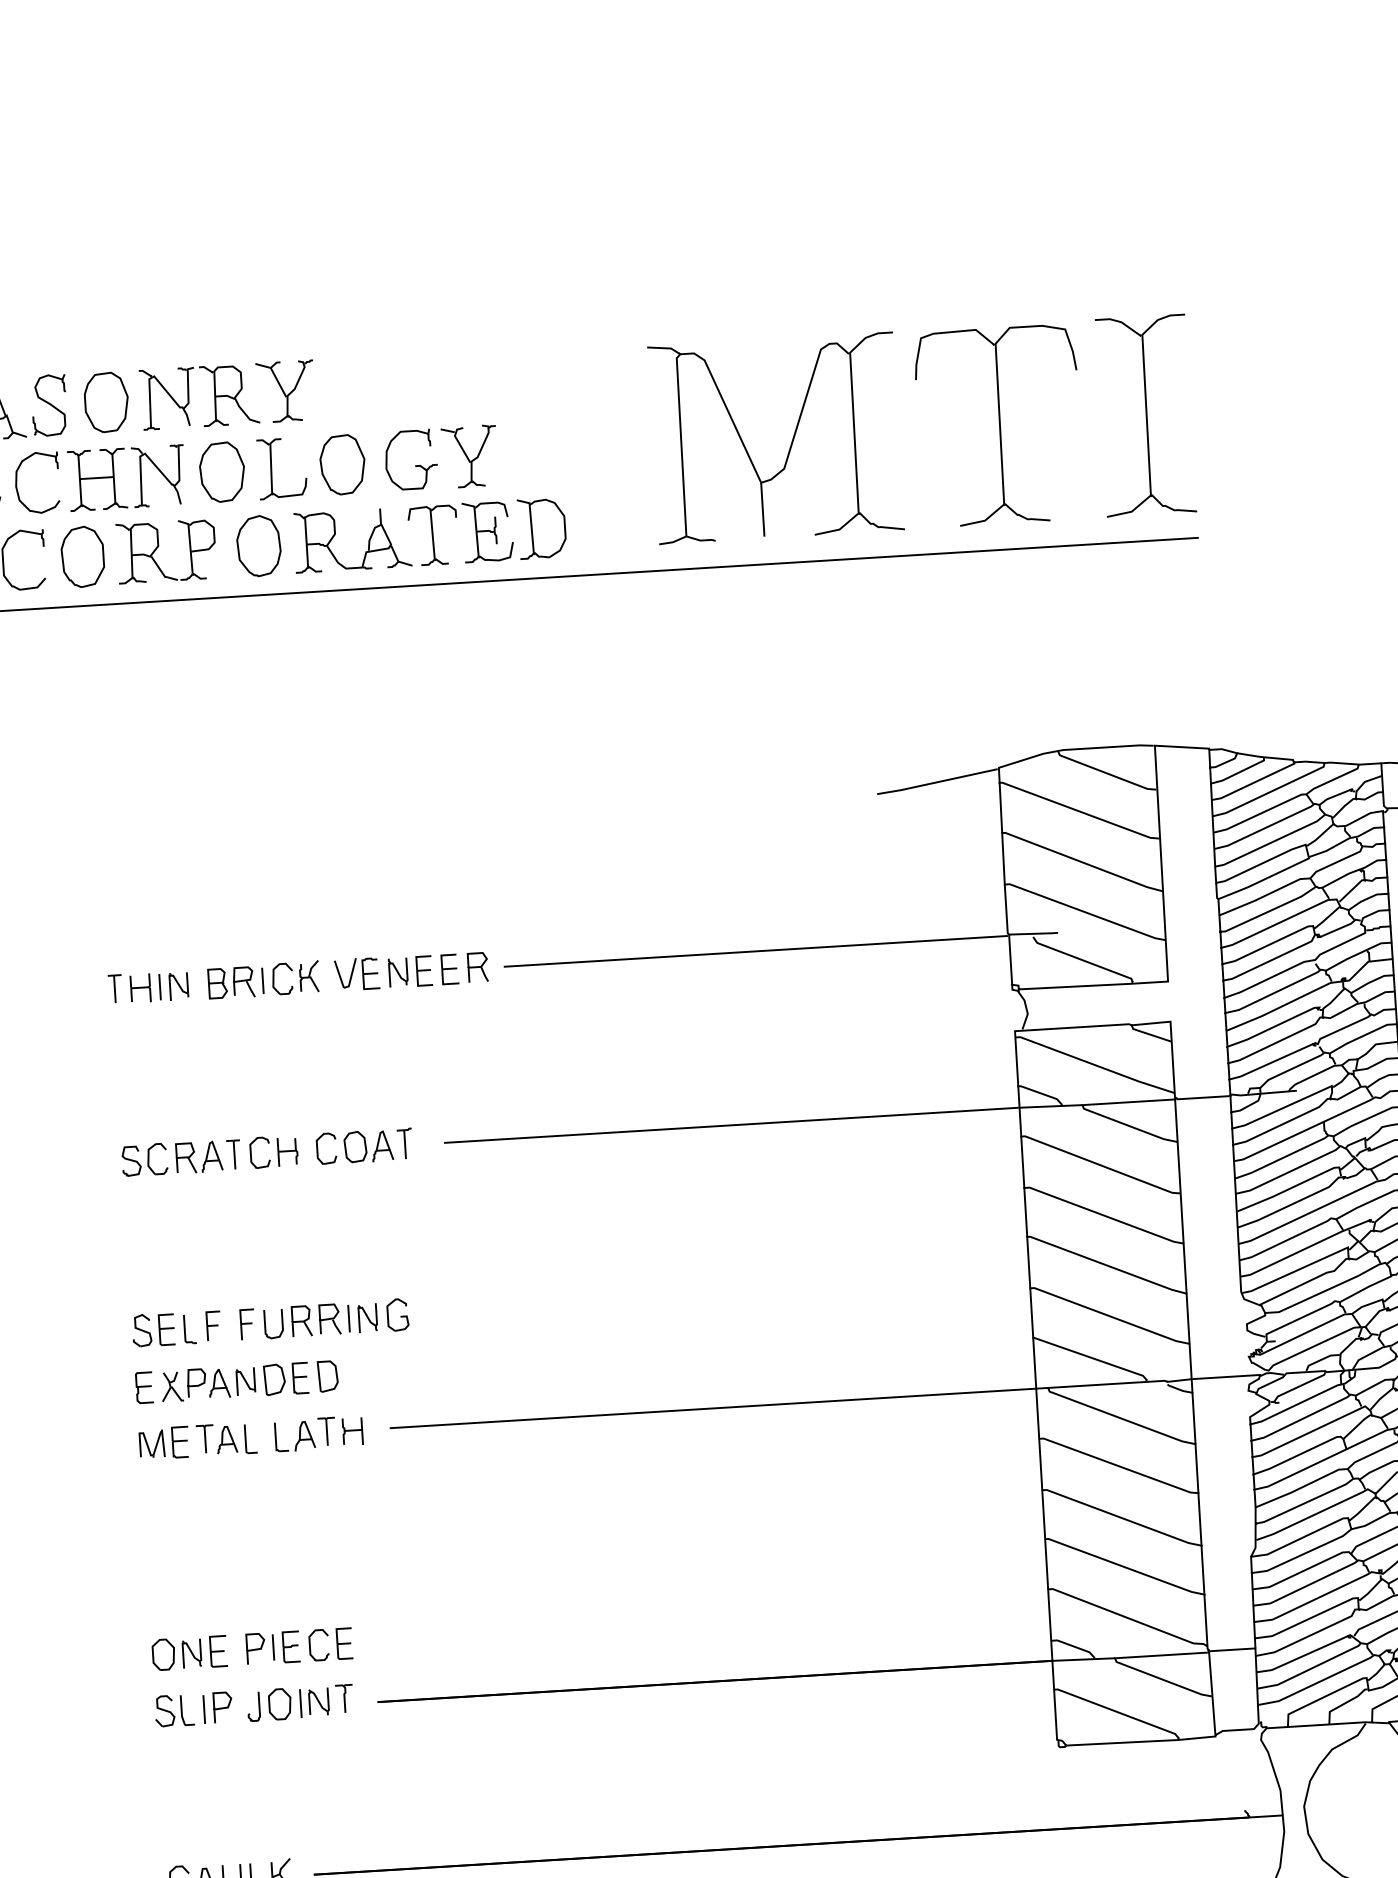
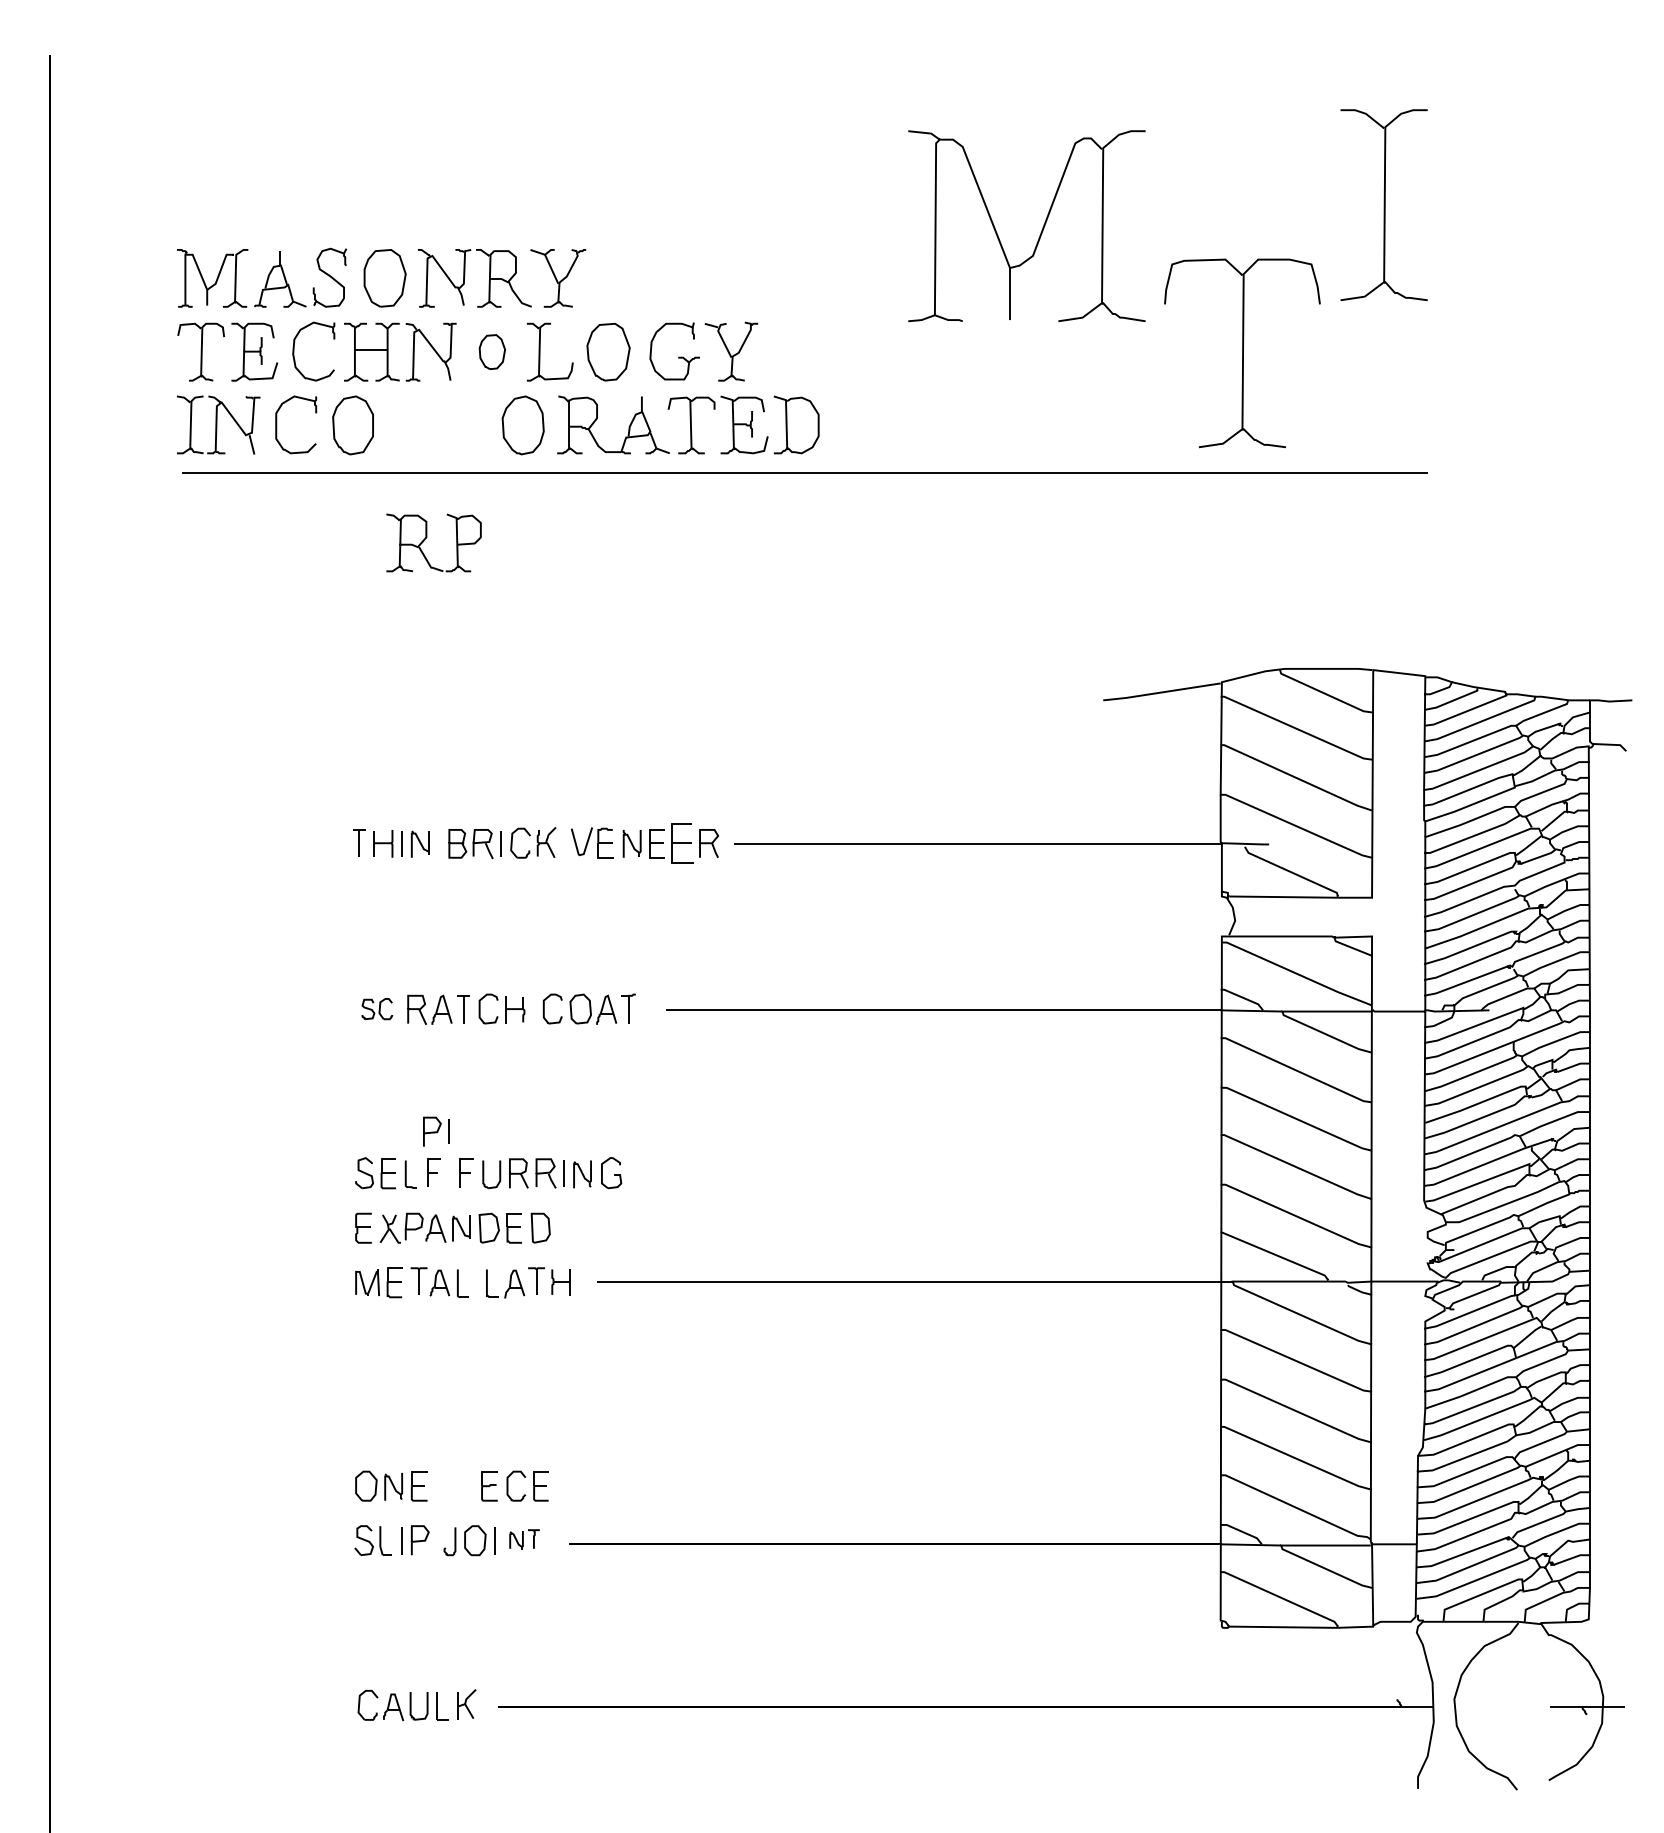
part: (1145, 416) -> (1383, 205), moved
part: (790, 444) -> (1040, 232), moved
part: (222, 471) -> (492, 351), size x0.6
part: (159, 546) -> (427, 537), moved
part: (449, 969) -> (681, 843), size x1.4
part: (144, 1159) -> (377, 1008), size x0.7
part: (260, 1648) -> (436, 1131), moved
part: (330, 1699) -> (524, 1539), size x0.7

